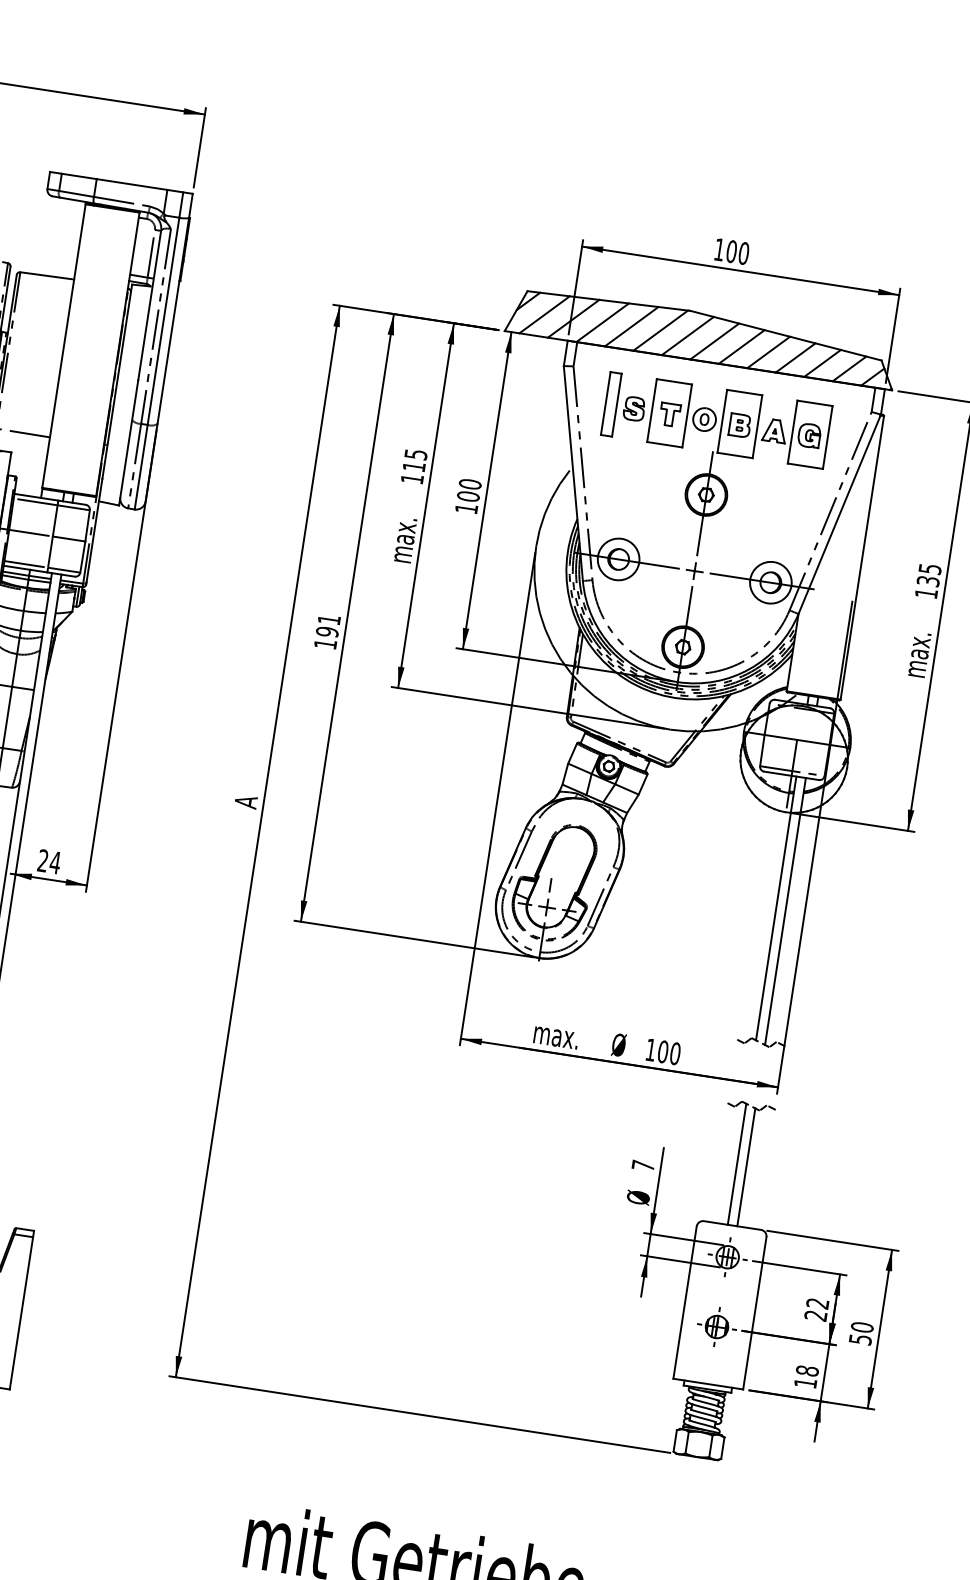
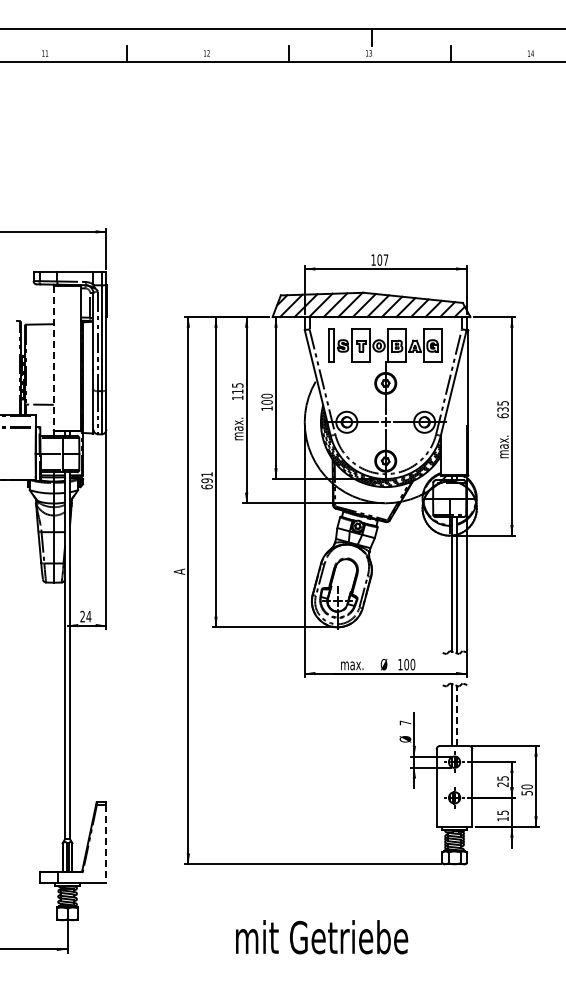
text: (743, 252) -> (385, 259), 100 -> 107
line: (63, 346) -> (53, 358), solid -> dashed
text: (925, 592) -> (502, 415), 135 -> 635
text: (324, 643) -> (206, 486), 191 -> 691
line: (747, 1166) -> (457, 715), solid -> dashed
text: (816, 1303) -> (502, 778), 22 -> 25
line: (21, 1314) -> (106, 844), solid -> dashed
text: (806, 1370) -> (502, 812), 18 -> 15

